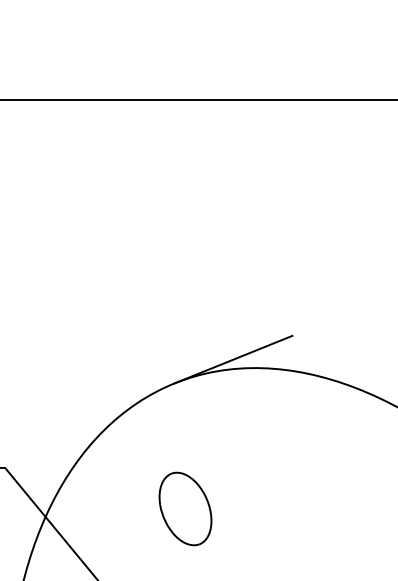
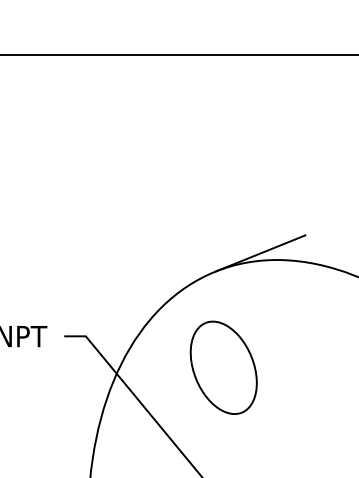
part: (185, 508) -> (223, 367), size x1.67

